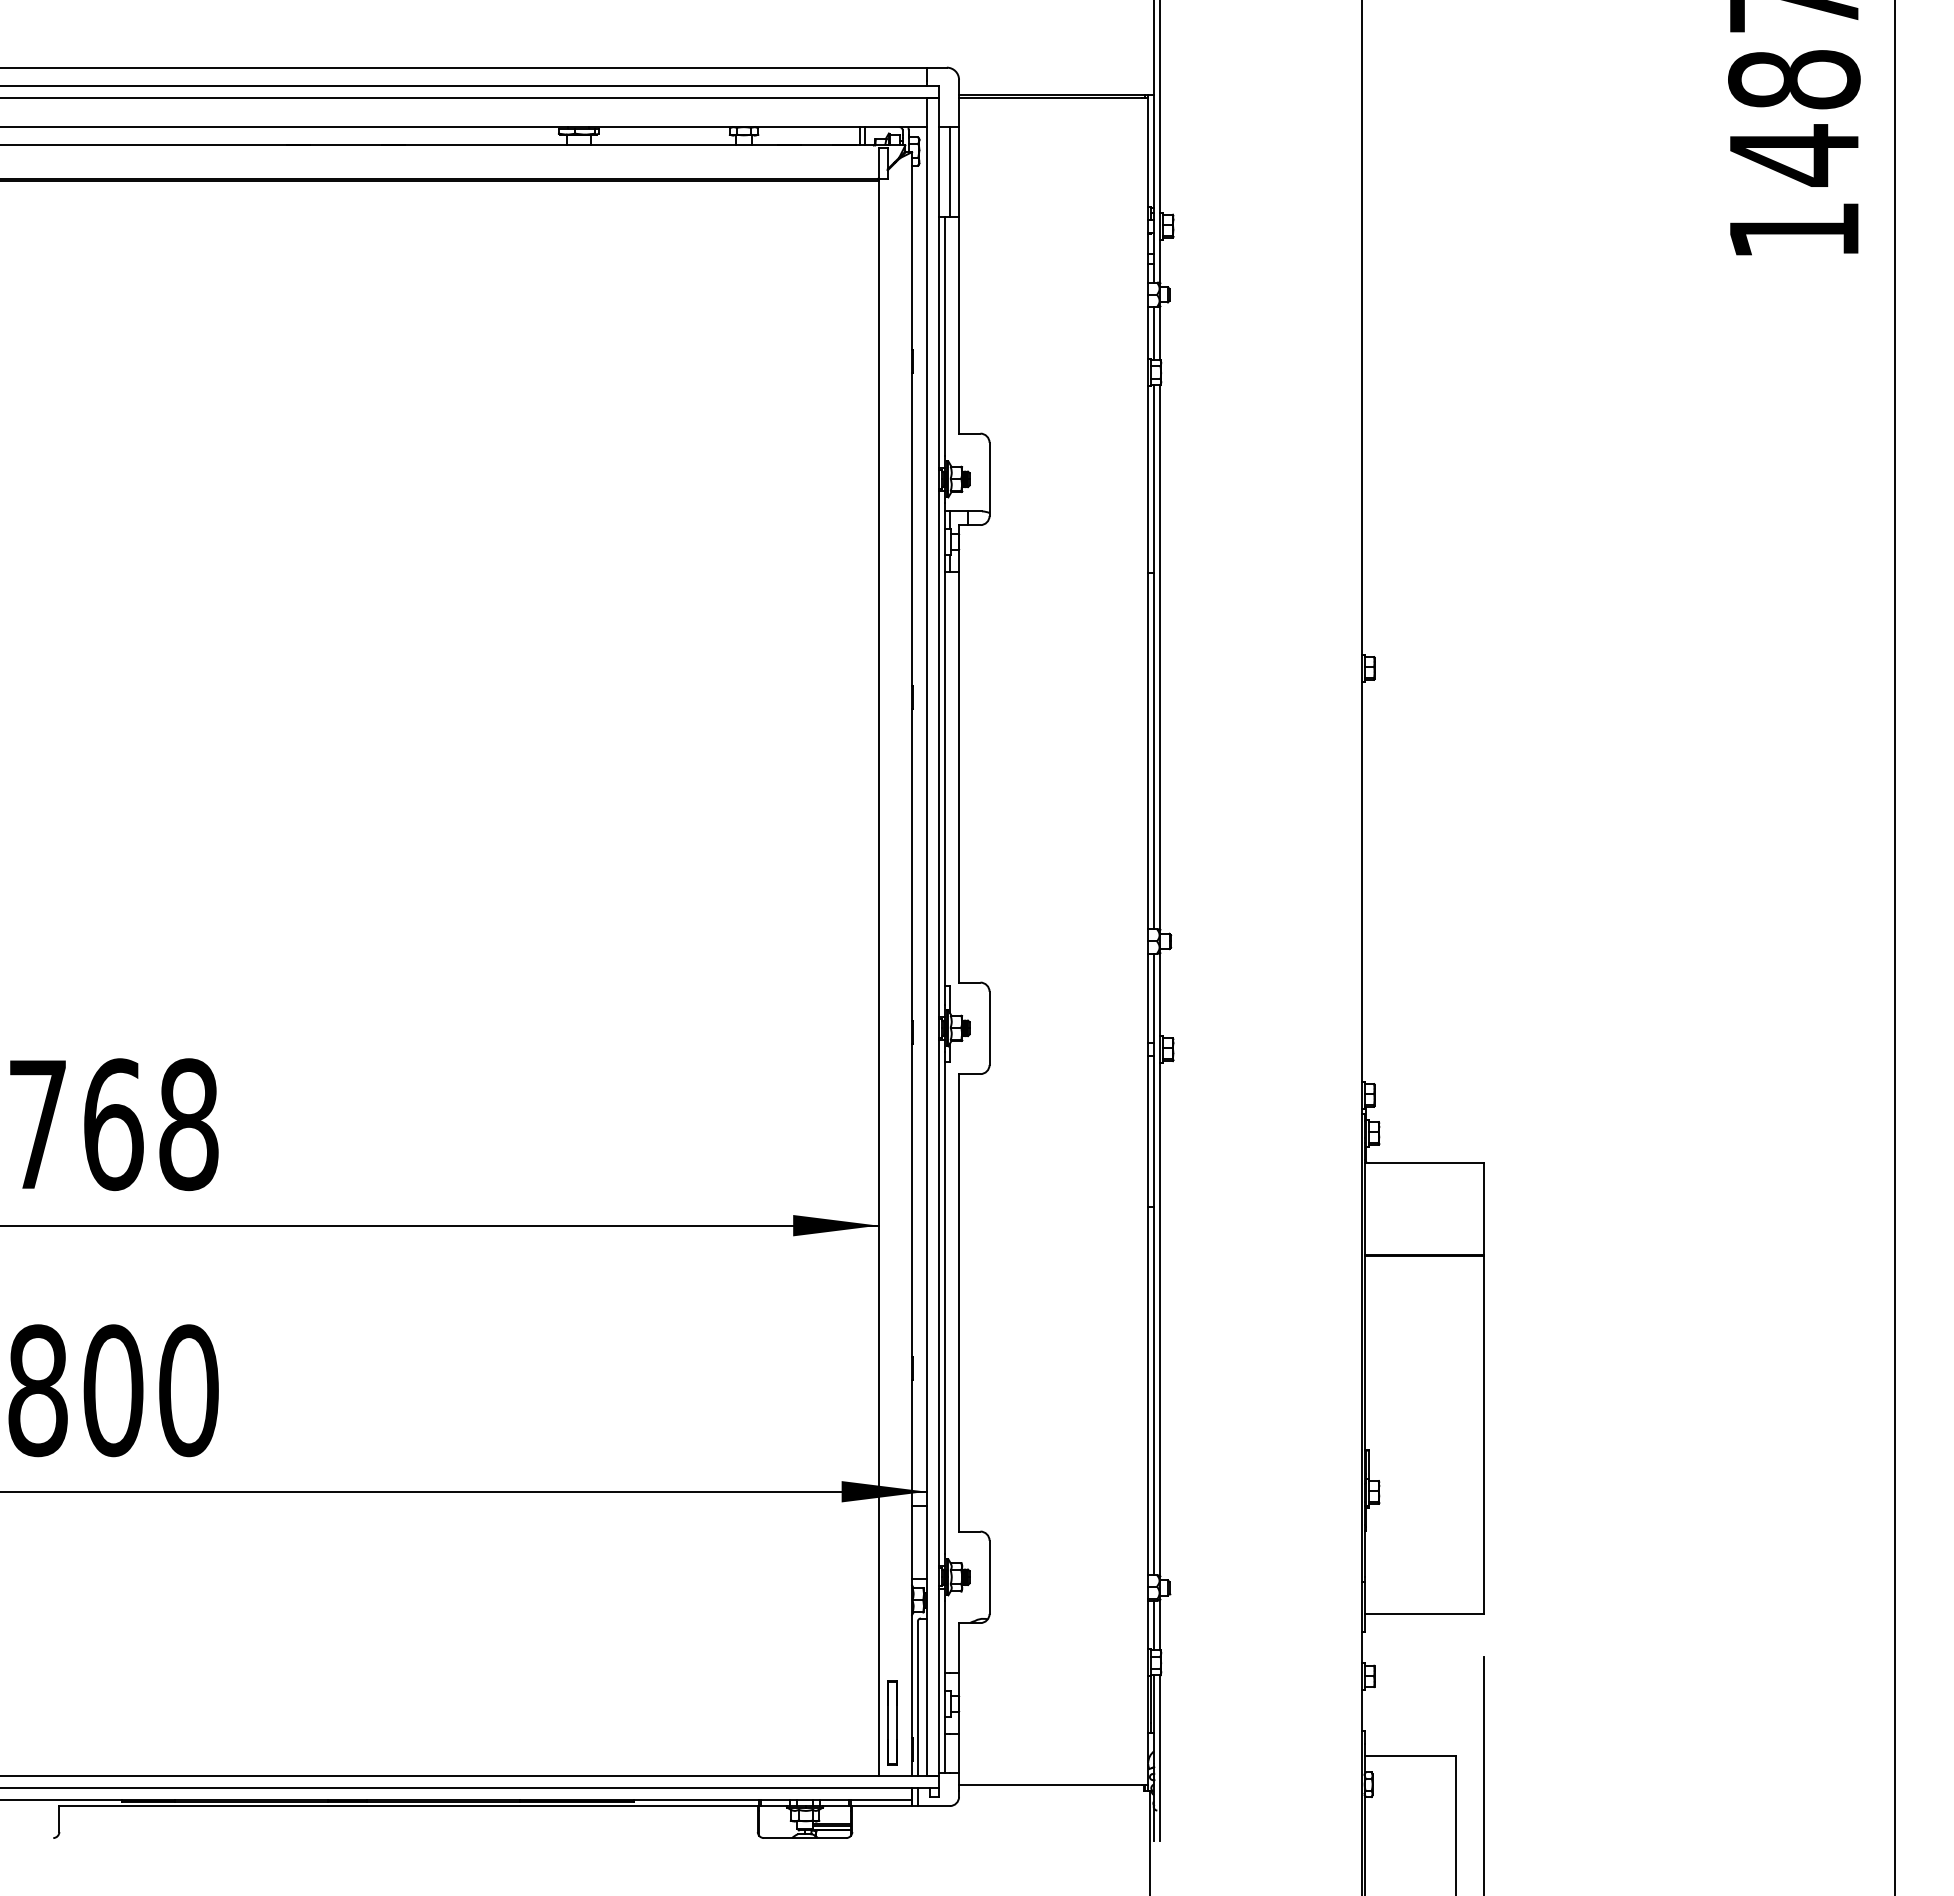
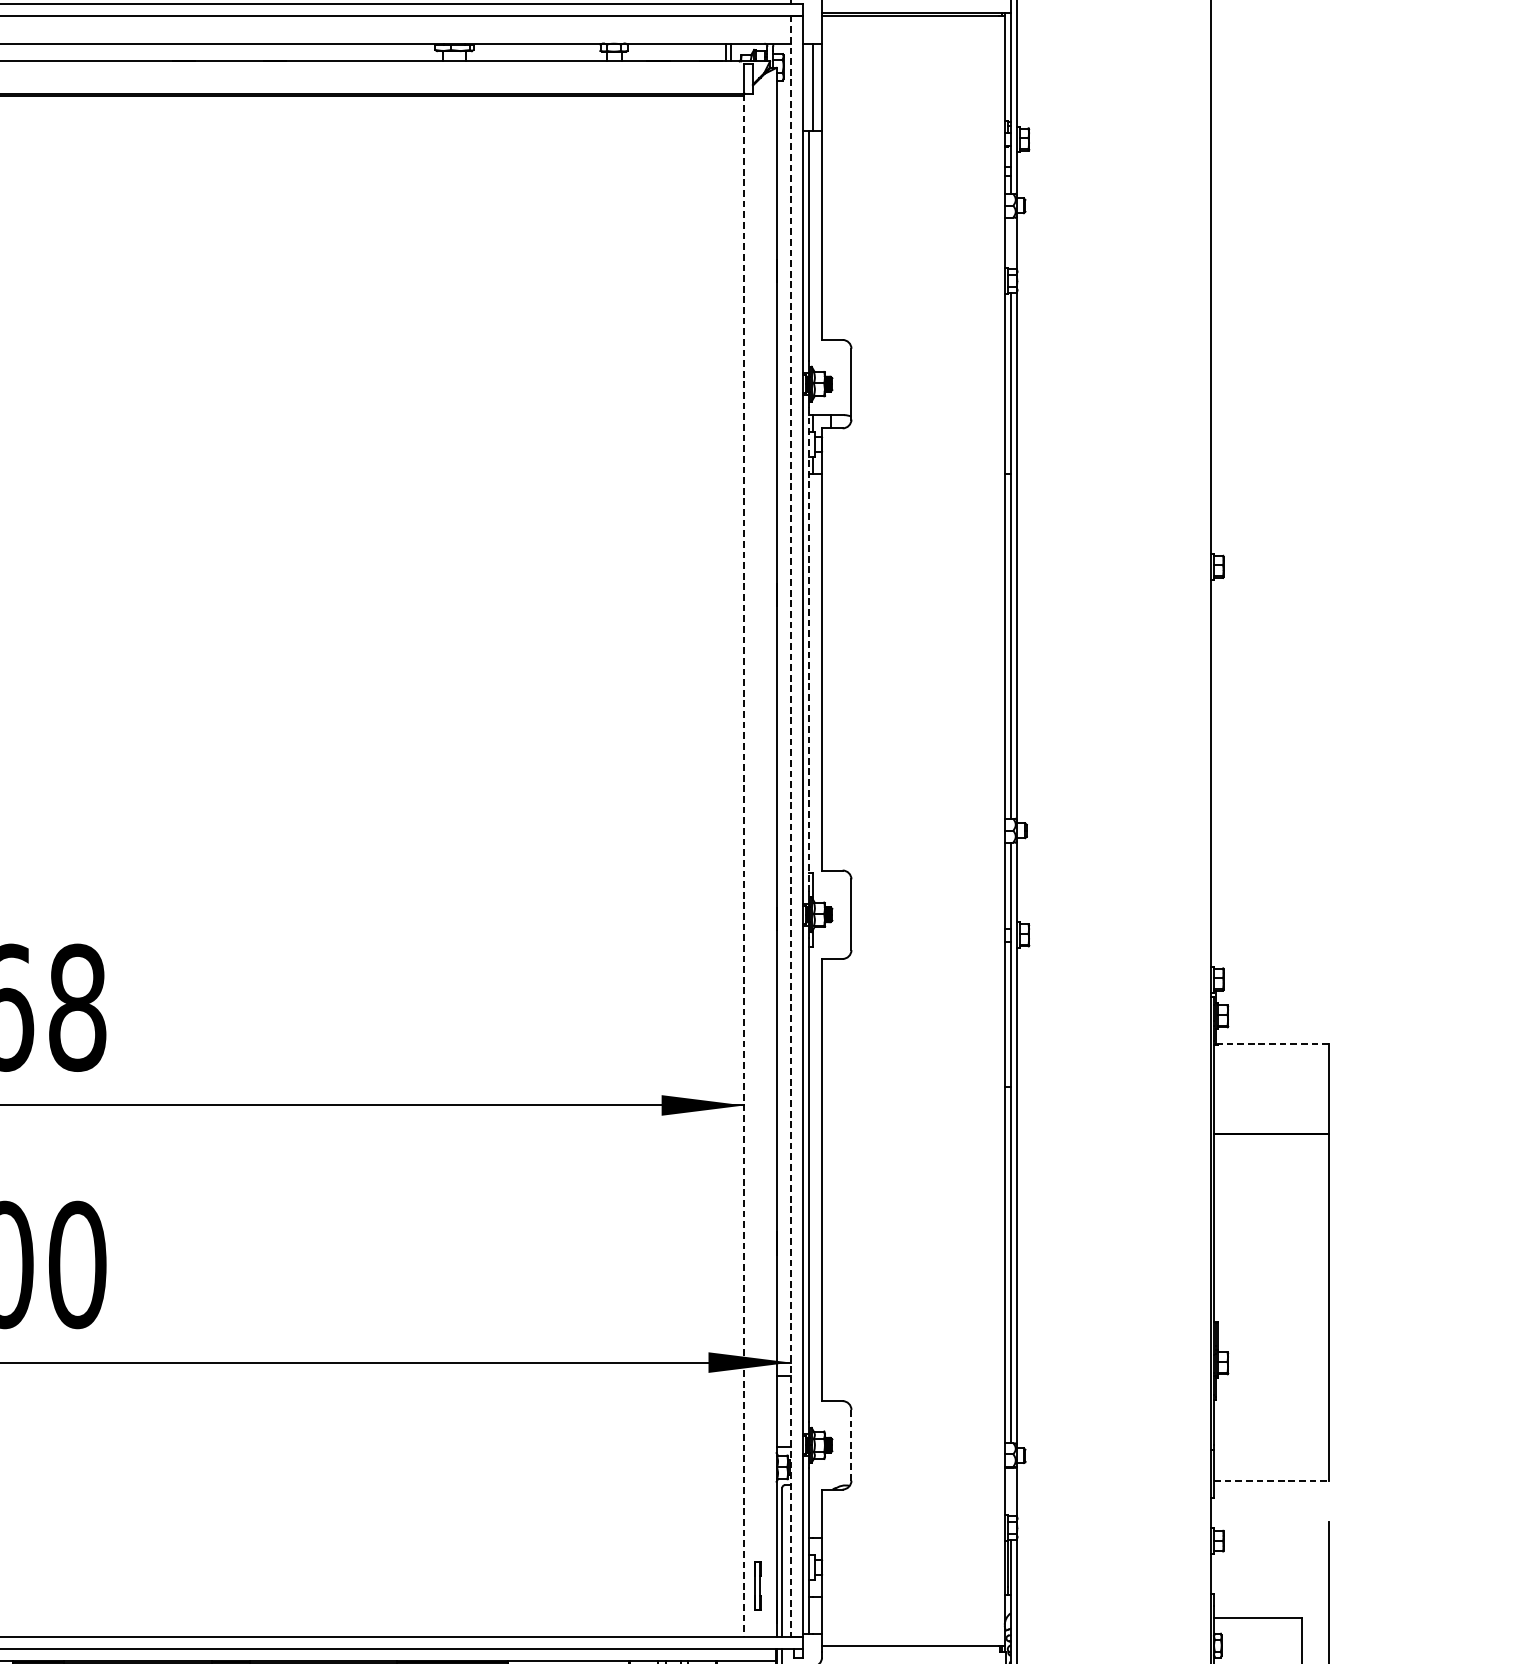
line: (1154, 333) -> (1010, 243), removed
line: (945, 753) -> (808, 649), solid -> dashed
line: (927, 936) -> (791, 825), solid -> dashed
line: (878, 977) -> (744, 865), solid -> dashed
line: (1425, 1162) -> (1272, 1044), solid -> dashed
line: (989, 1577) -> (851, 1445), solid -> dashed
line: (1424, 1613) -> (1271, 1480), solid -> dashed
line: (1154, 1625) -> (1010, 1491), removed
part: (892, 1722) -> (757, 1585), size x0.6

